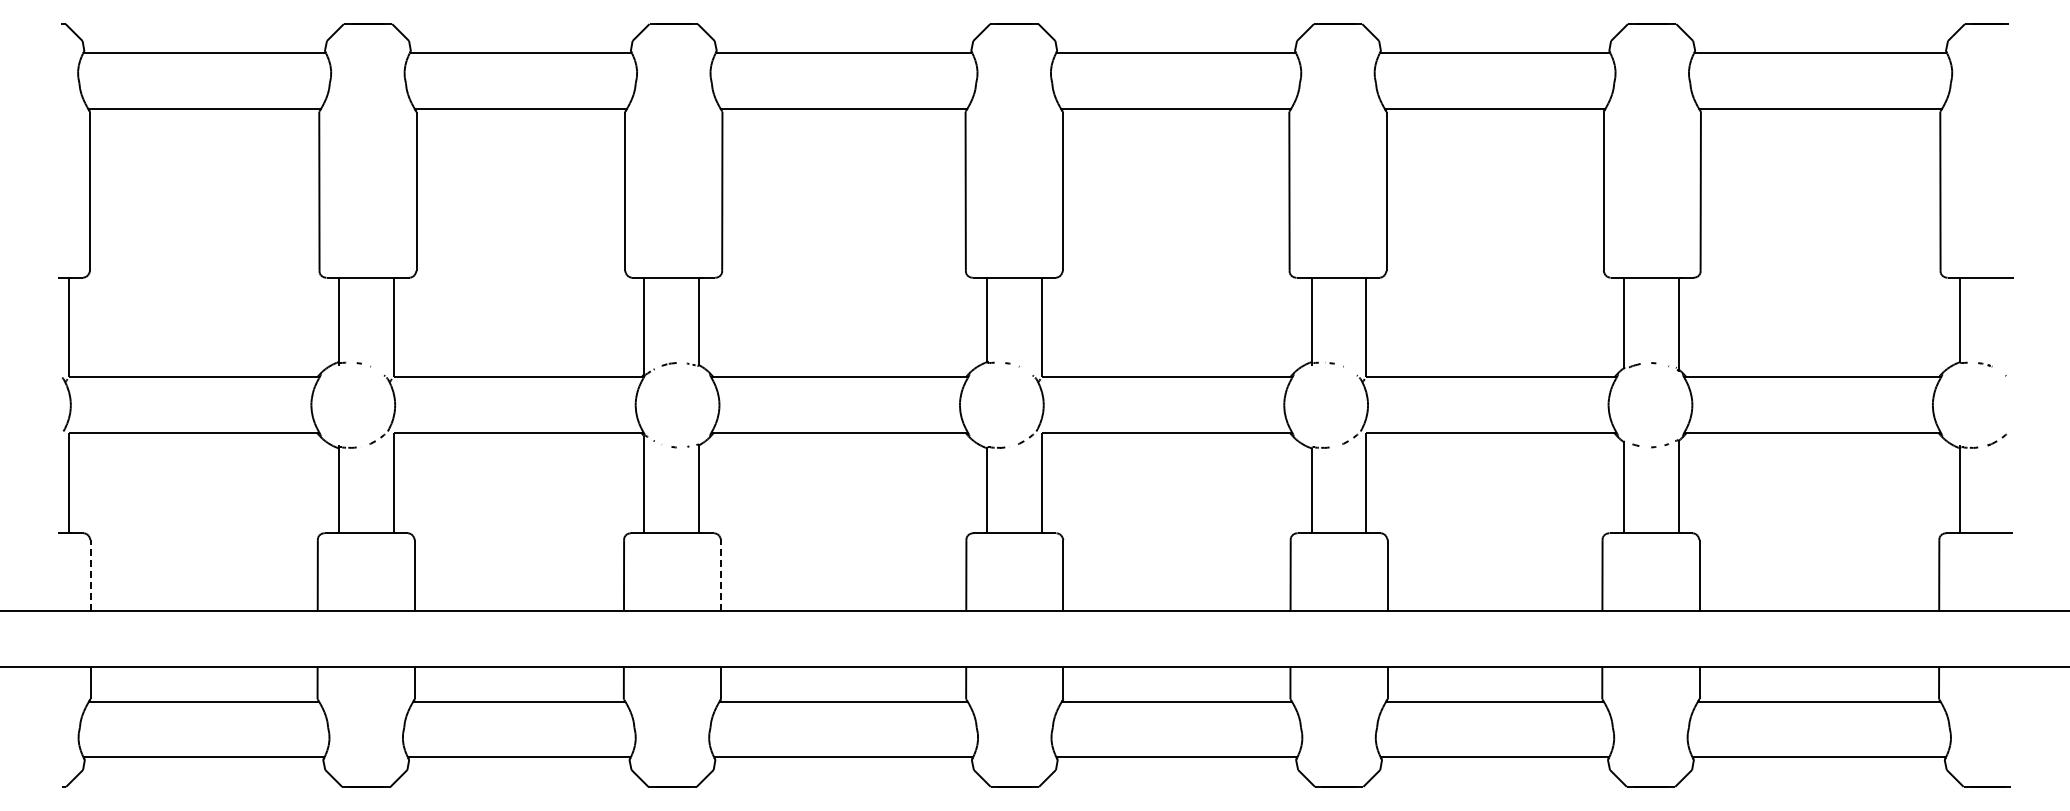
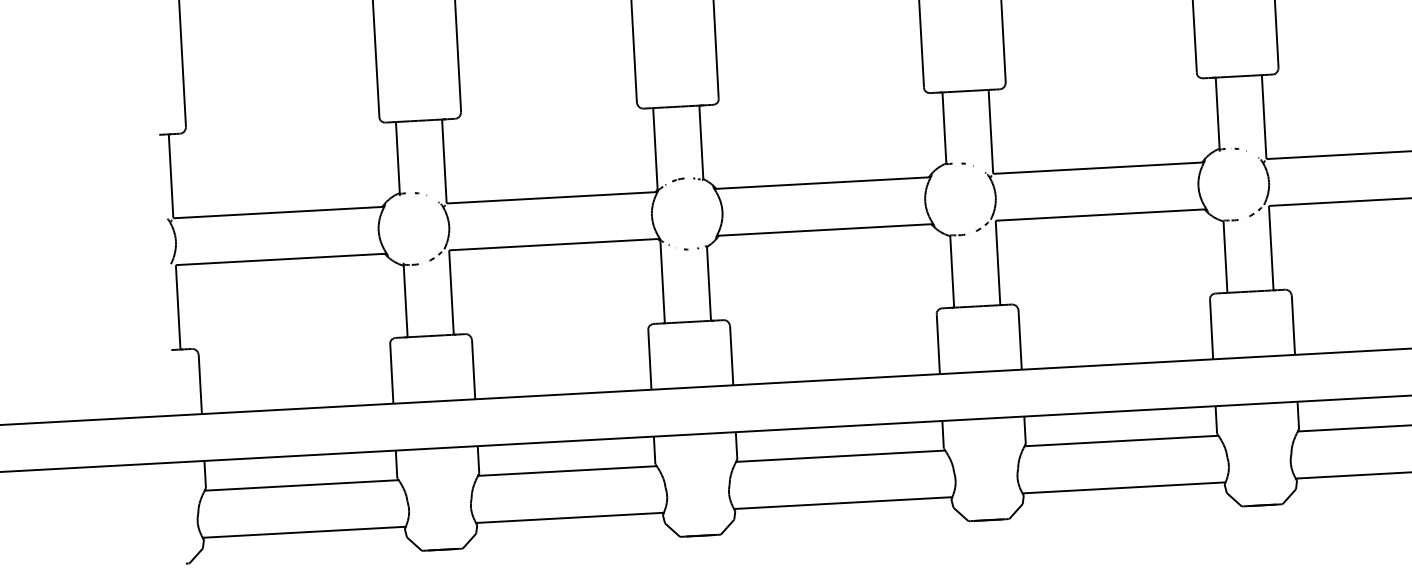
line: (90, 575) -> (200, 384), dashed -> solid
line: (721, 575) -> (732, 355), dashed -> solid

